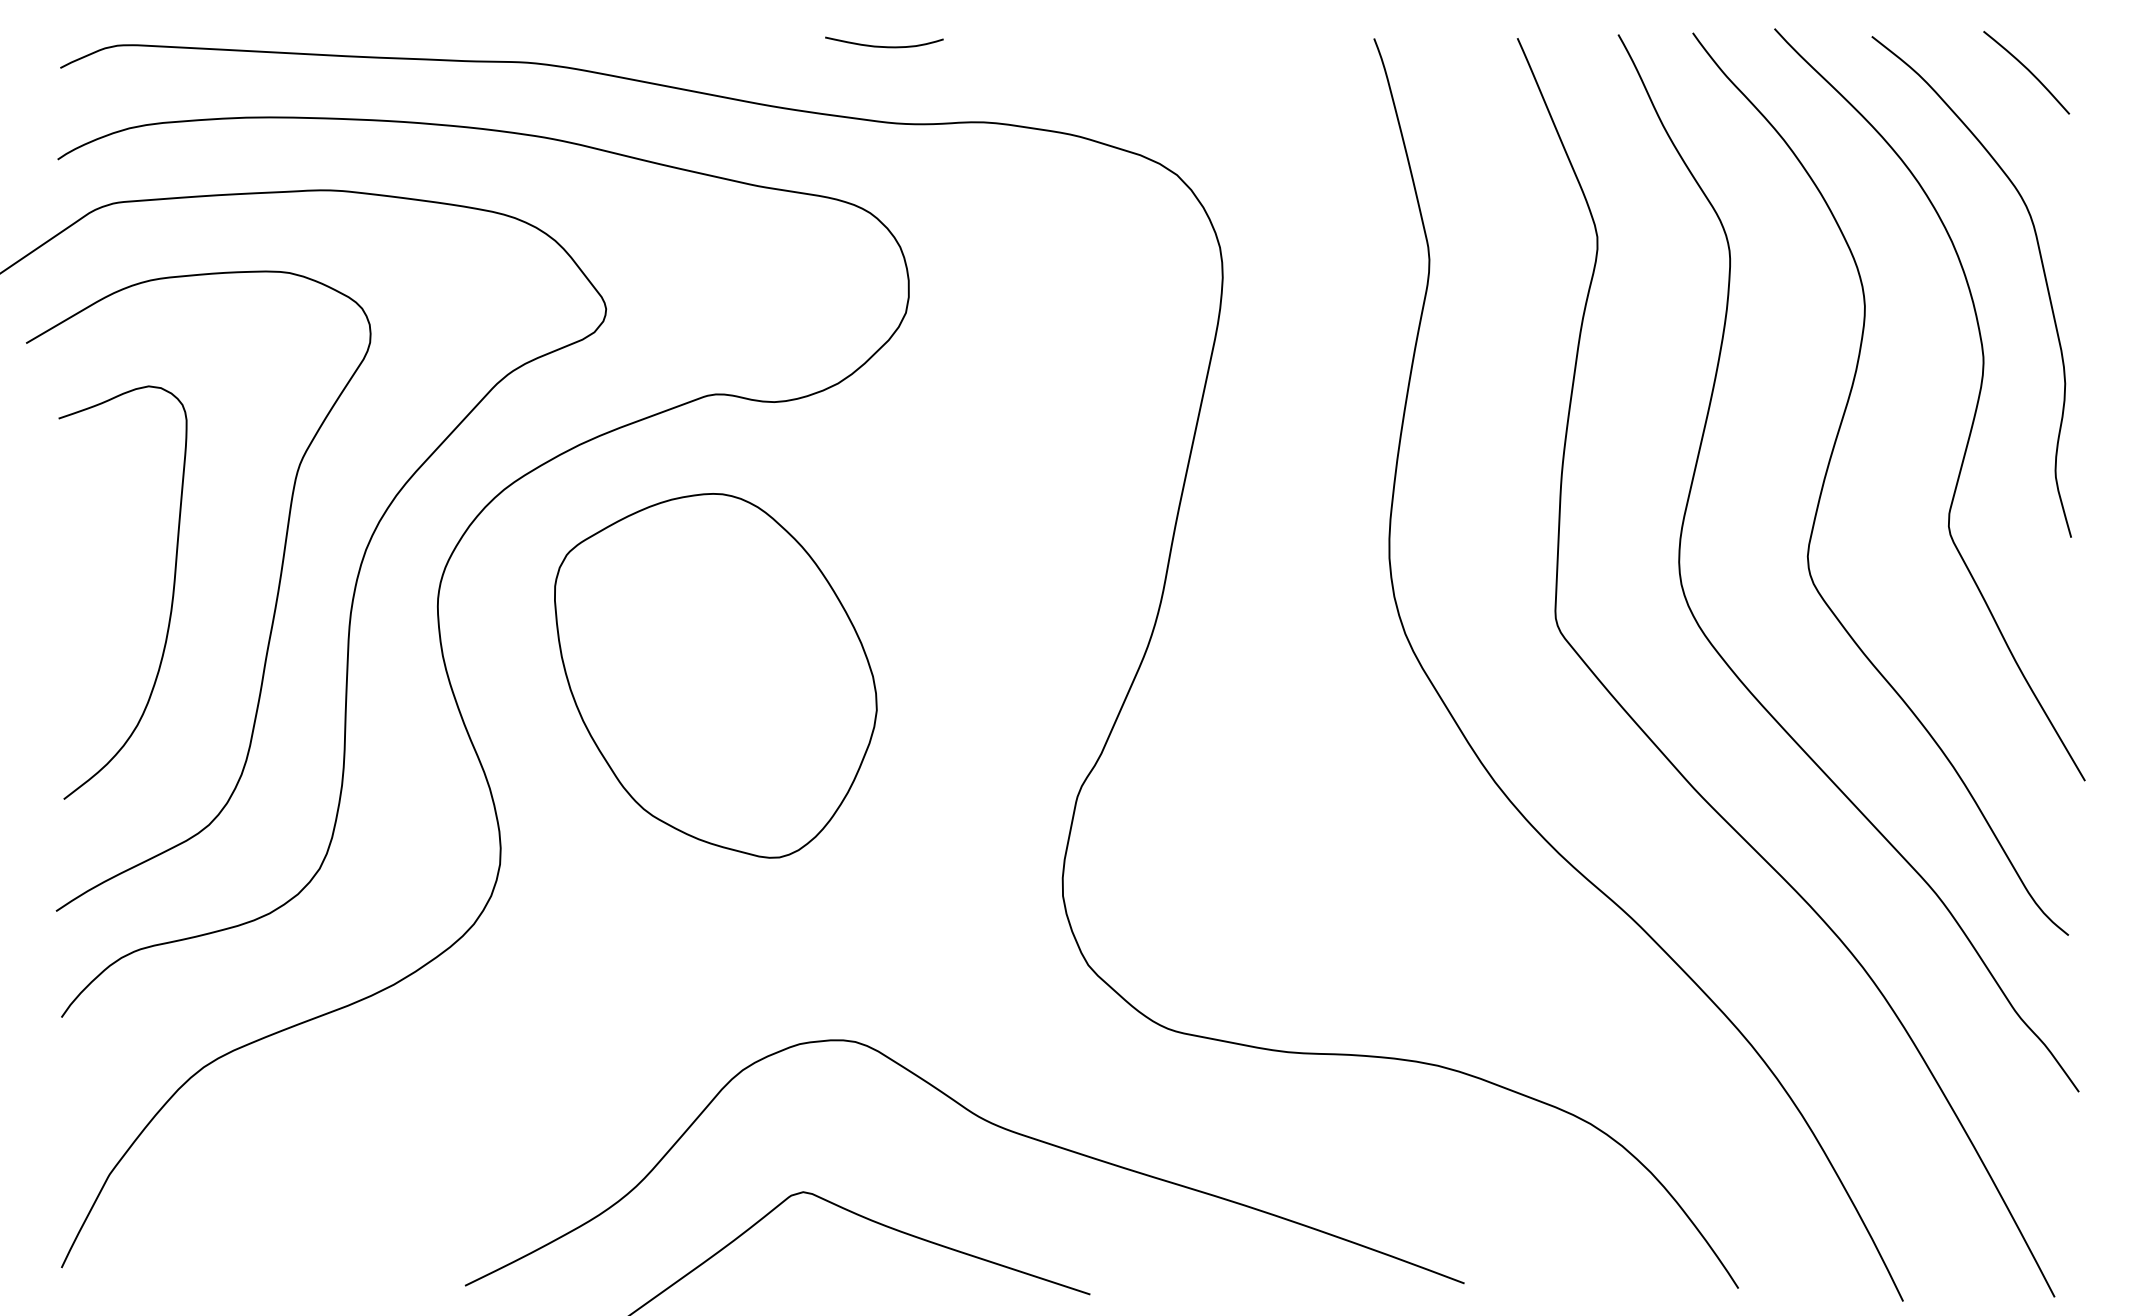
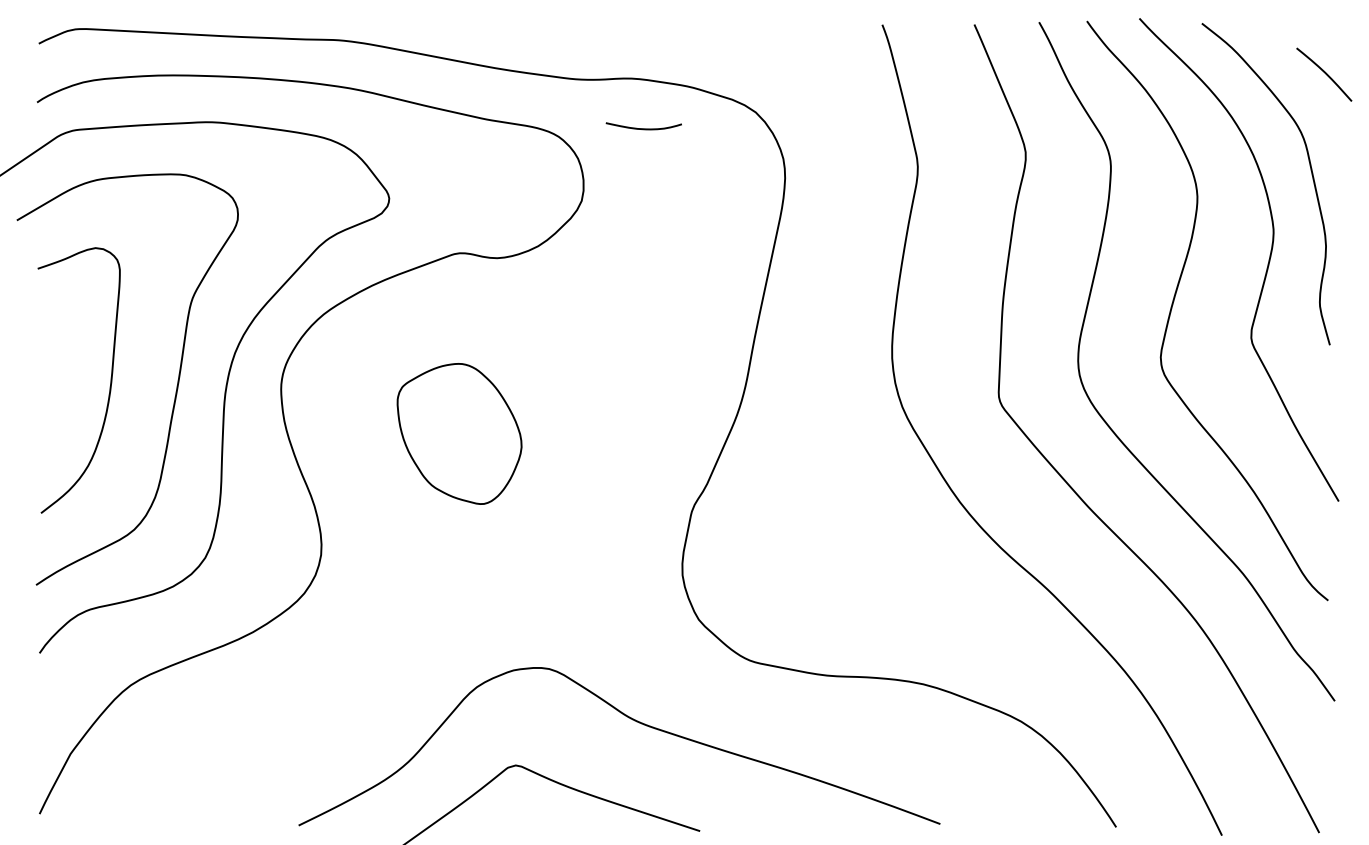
curve: (883, 45) -> (643, 128), moved
curve: (2026, 70) -> (1324, 73), moved
part: (715, 675) -> (459, 433), size x0.6

